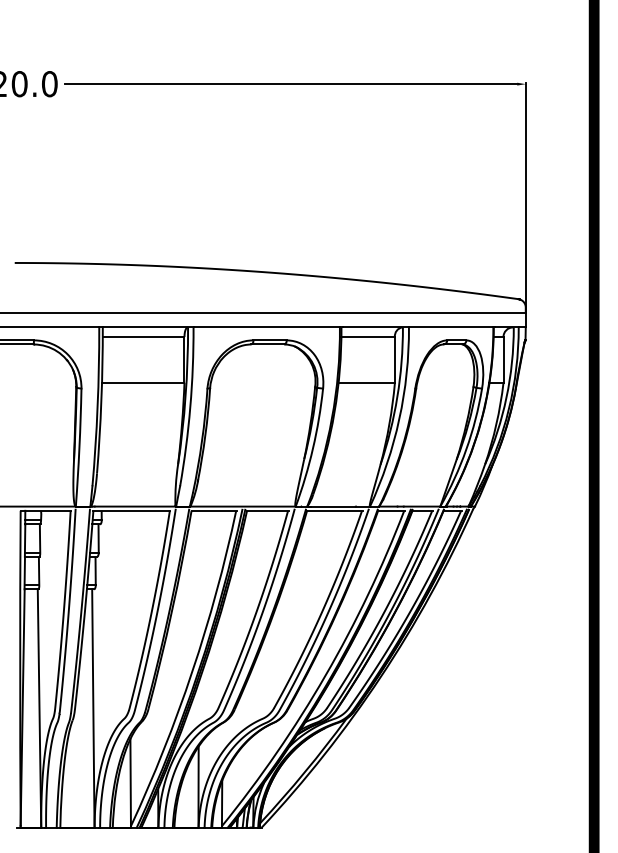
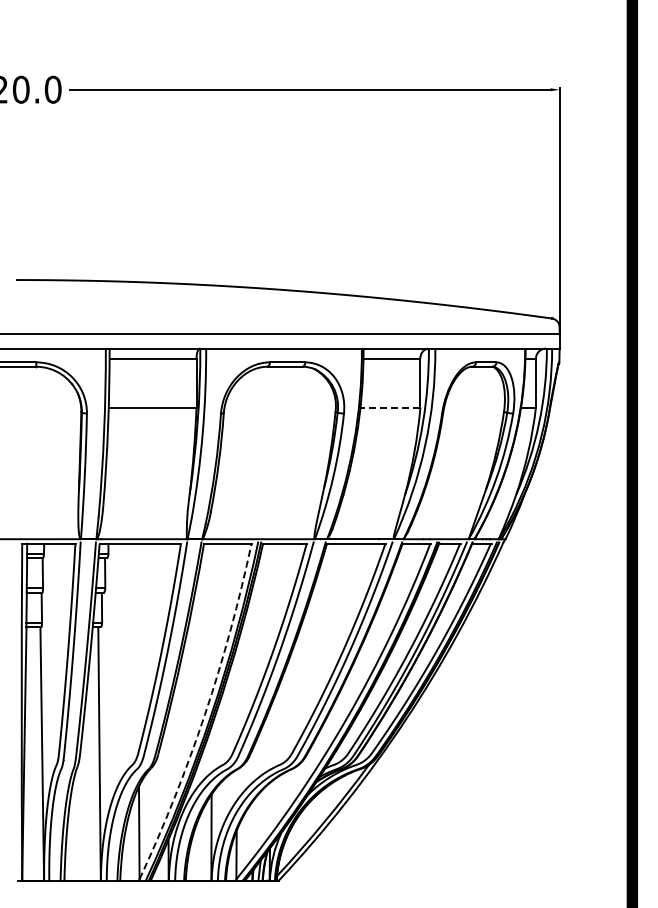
line: (366, 382) -> (390, 407), solid -> dashed
arc: (191, 671) -> (204, 714), solid -> dashed

